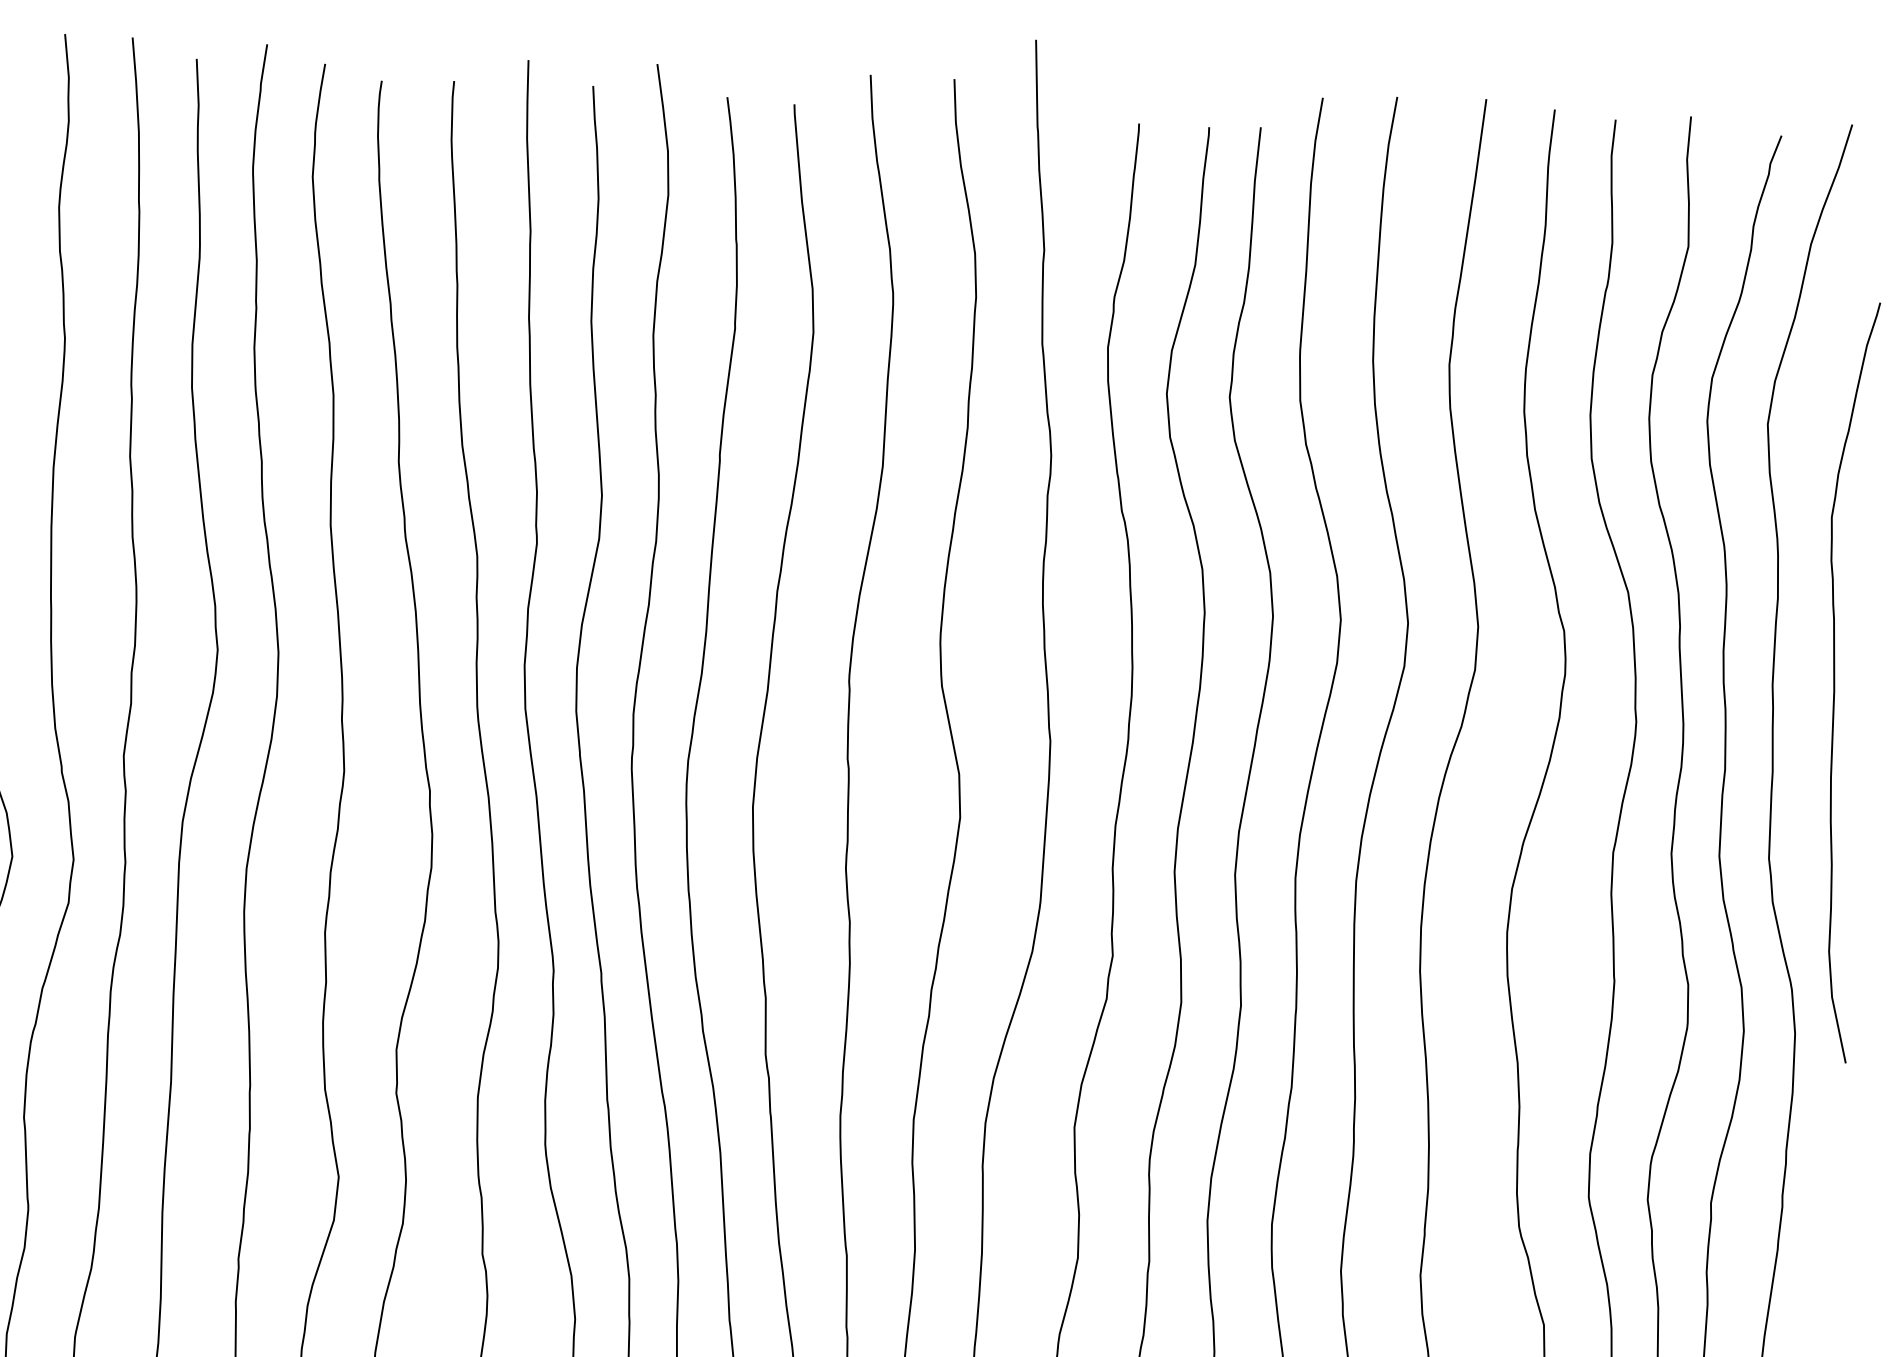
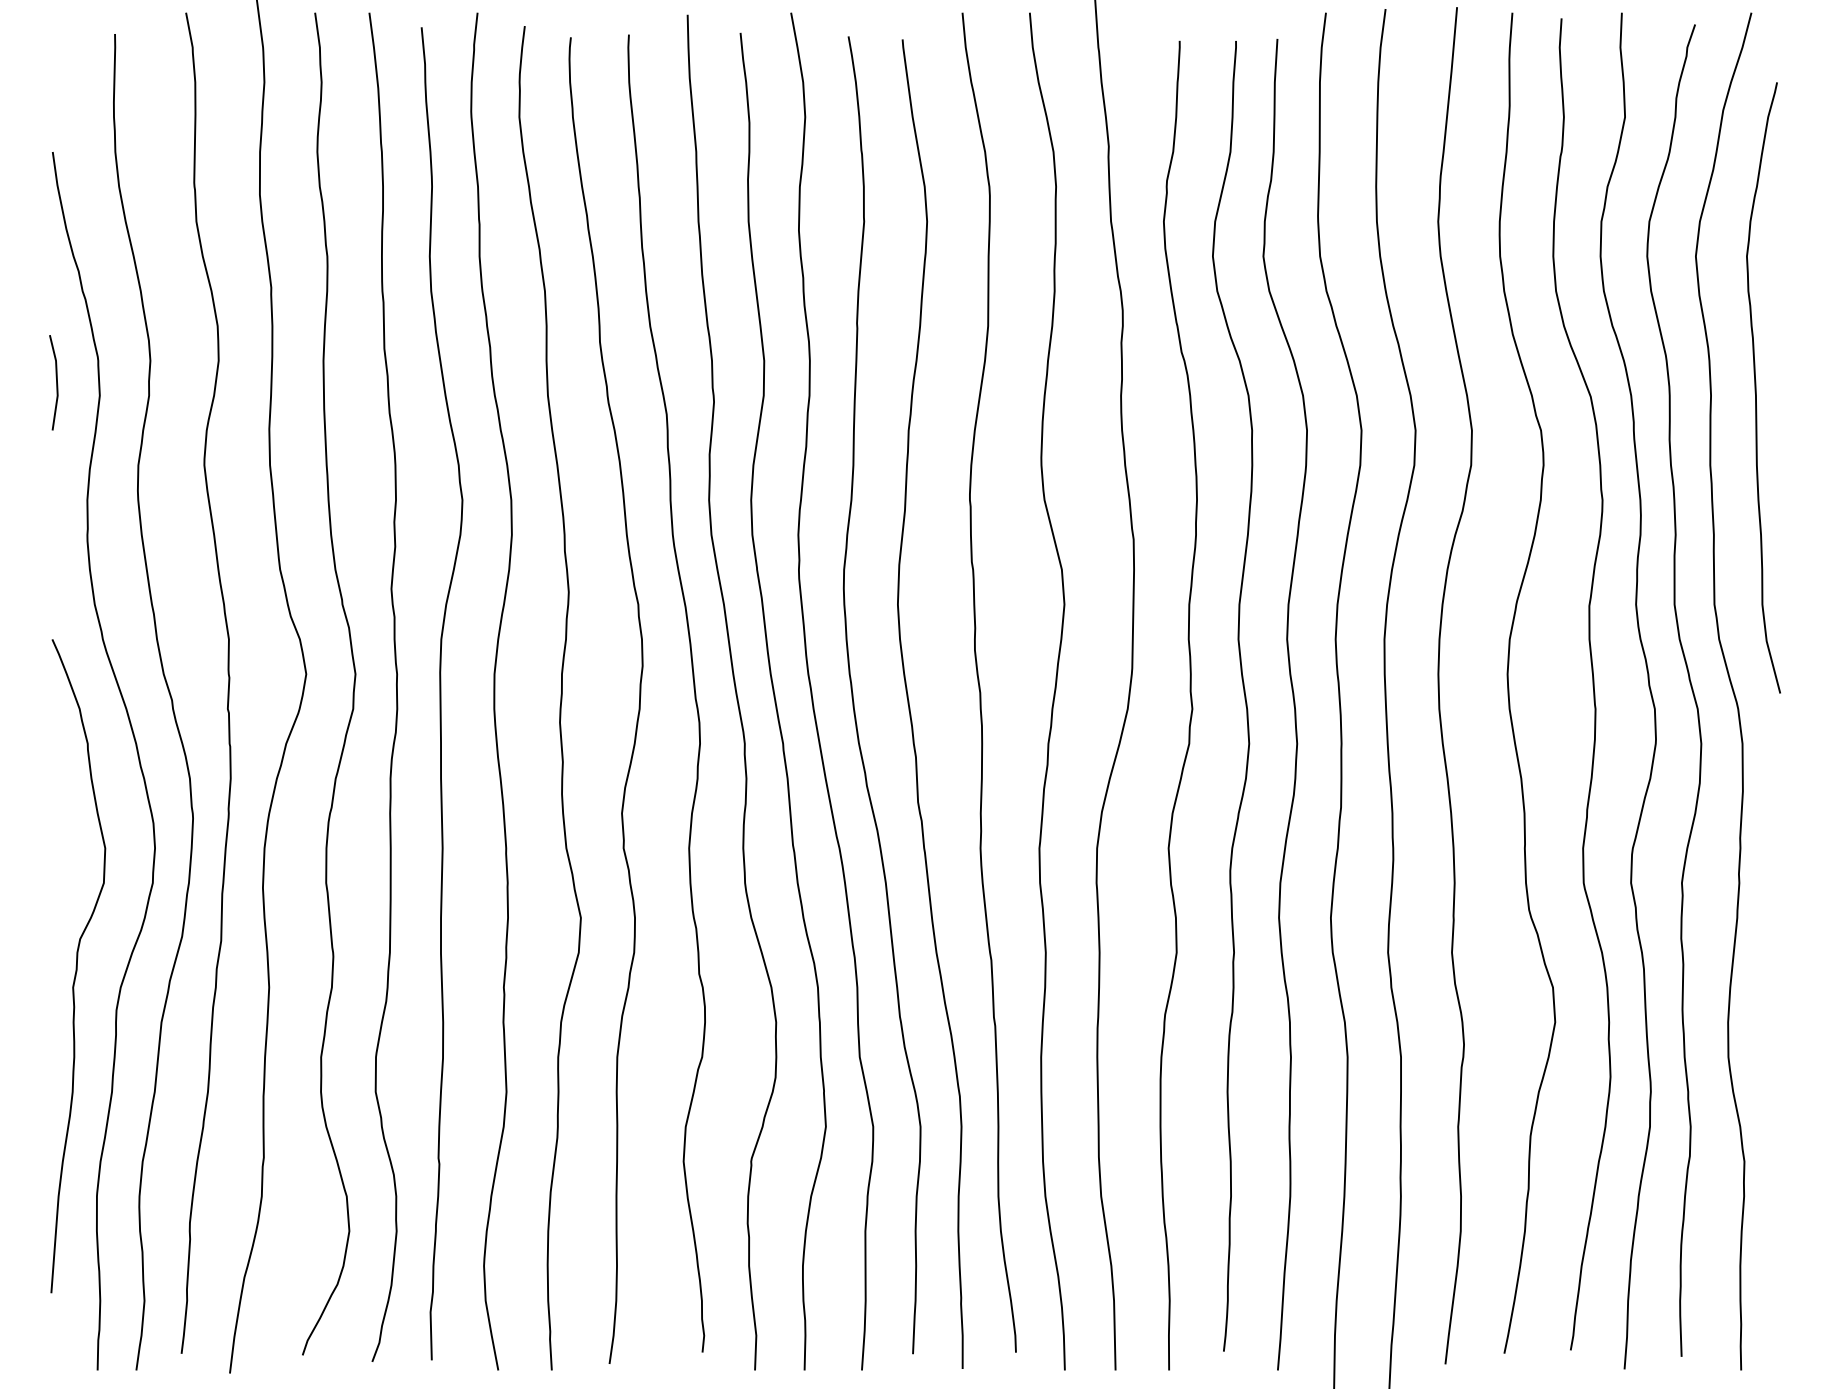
curve: (1835, 681) -> (1756, 387), moved

